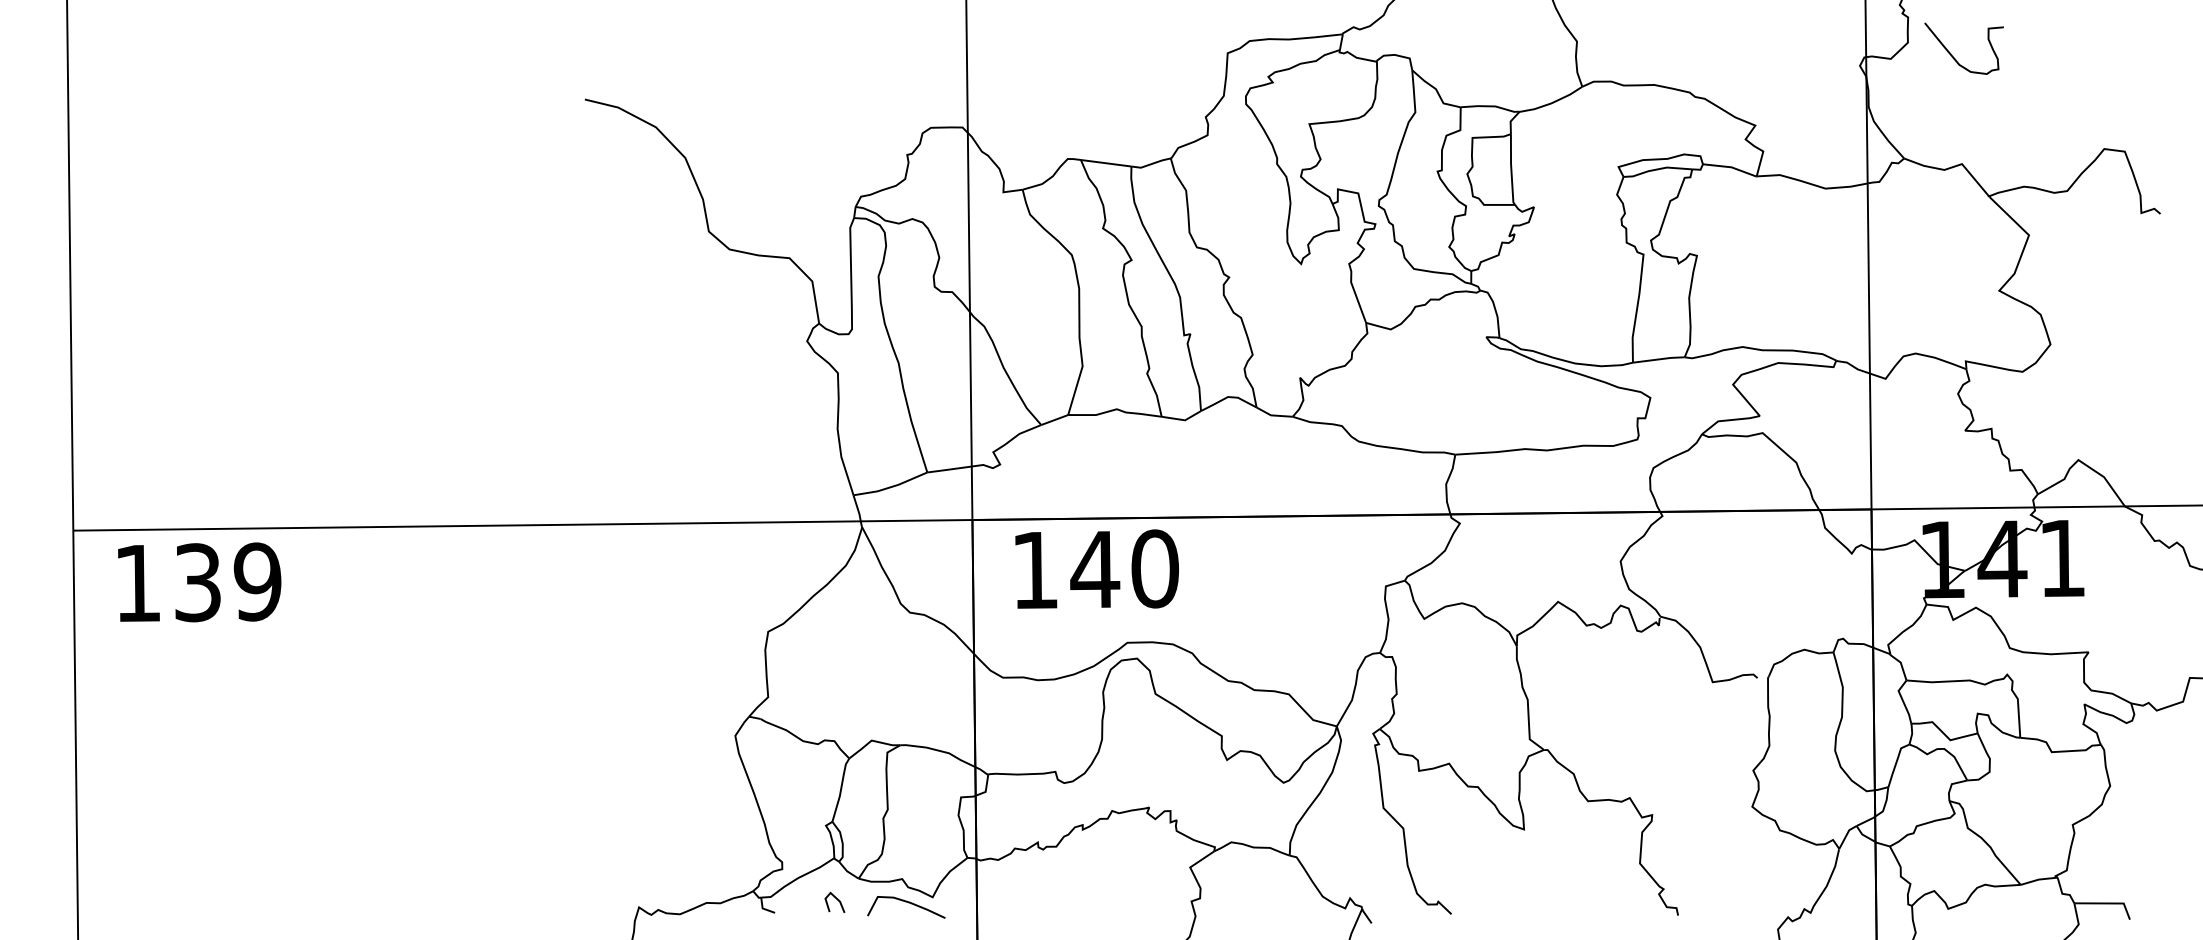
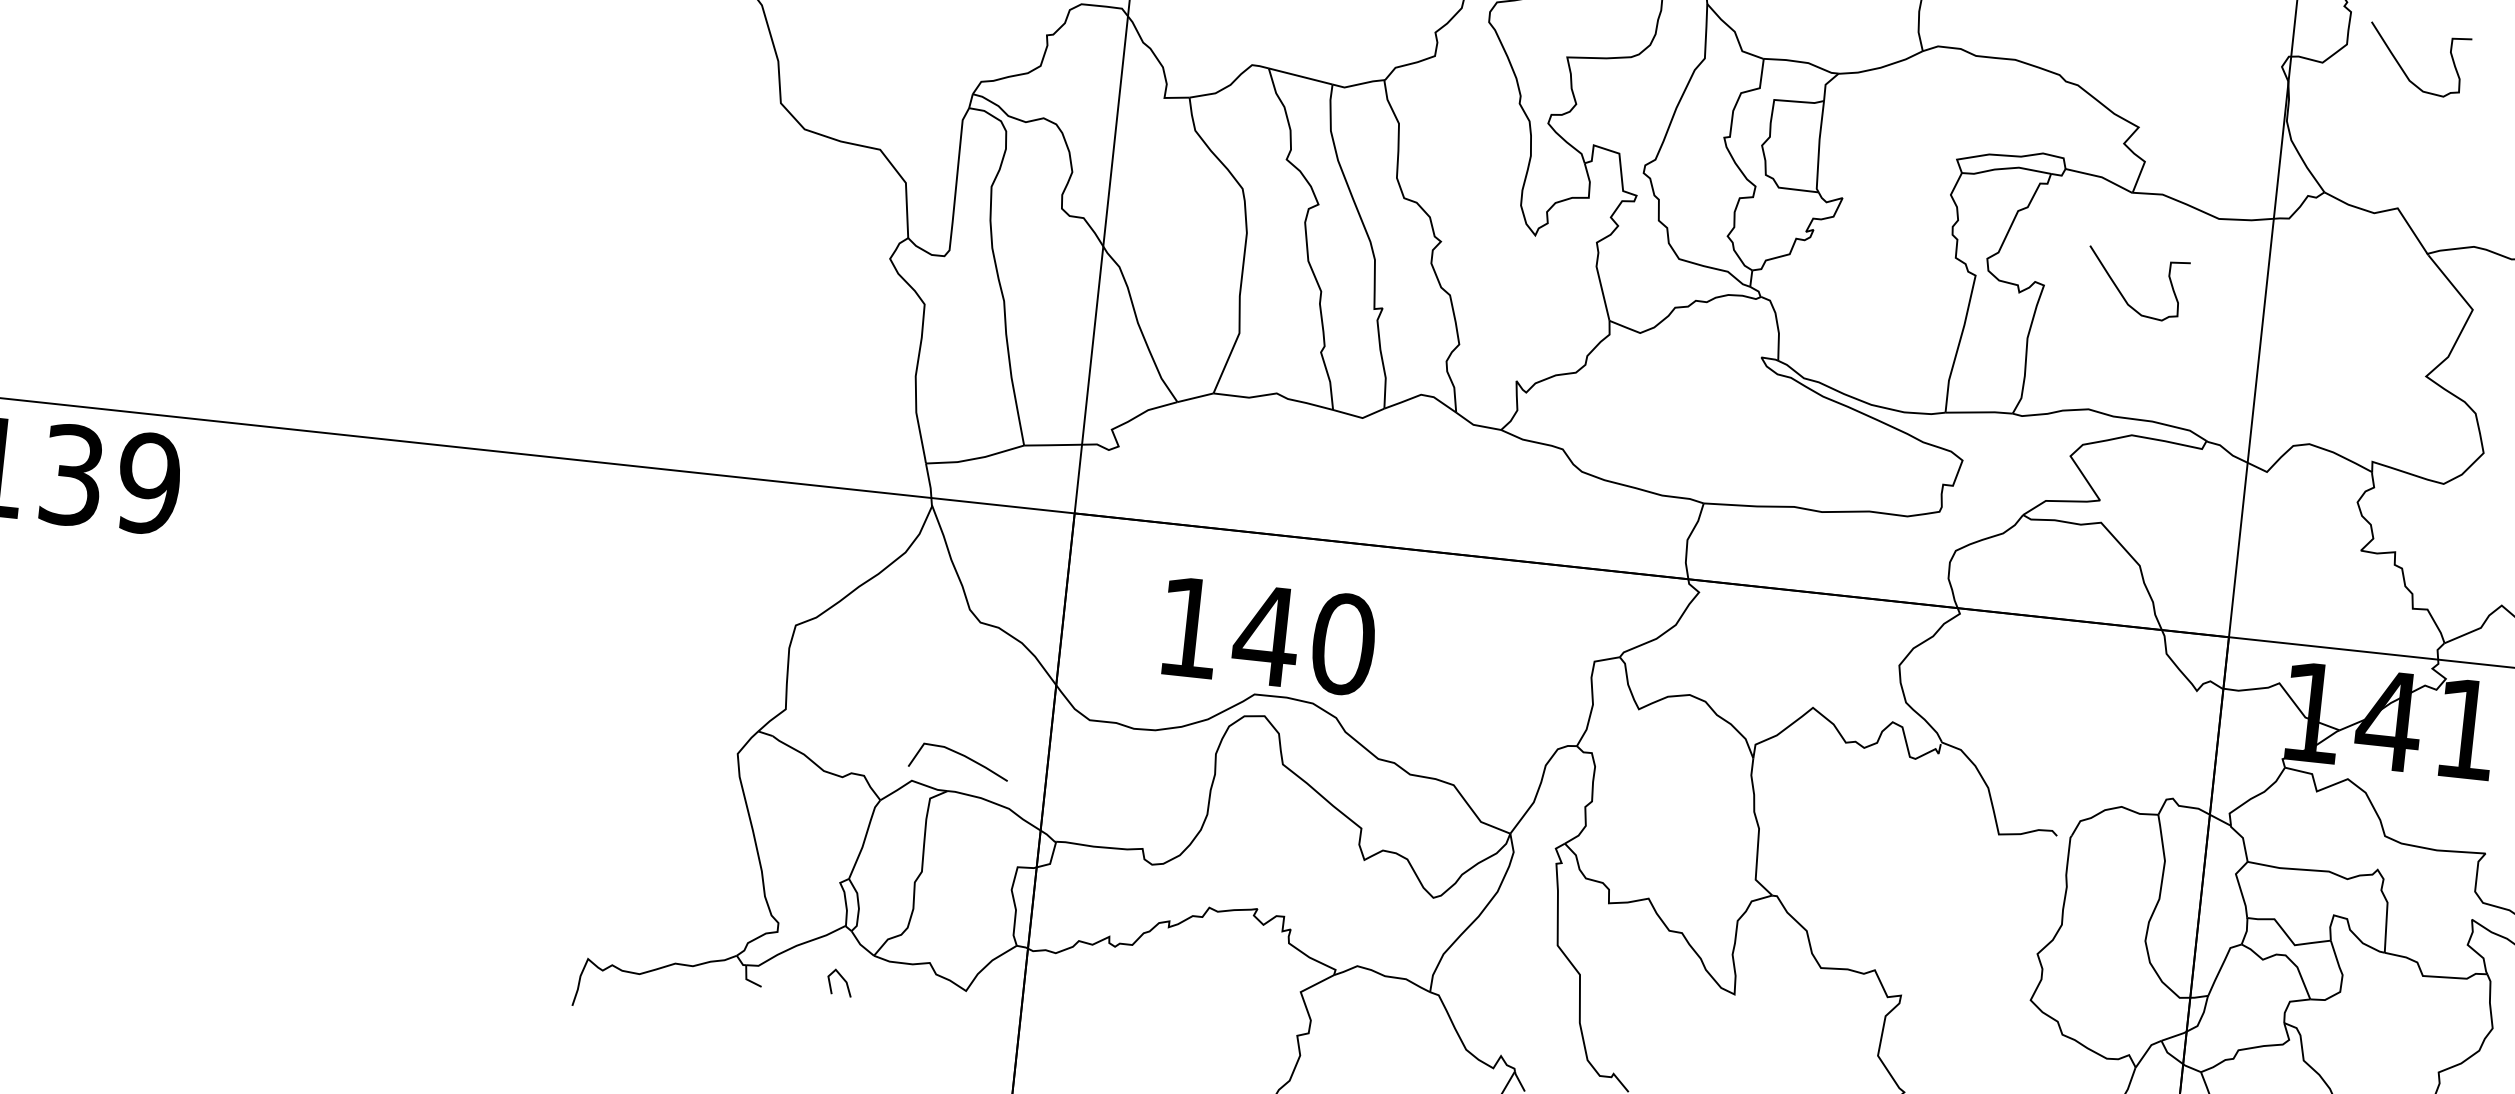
curve: (1758, 255) -> (2122, 294), added
text: (1096, 568) -> (1268, 634), moved
curve: (908, 903) -> (962, 756), moved

